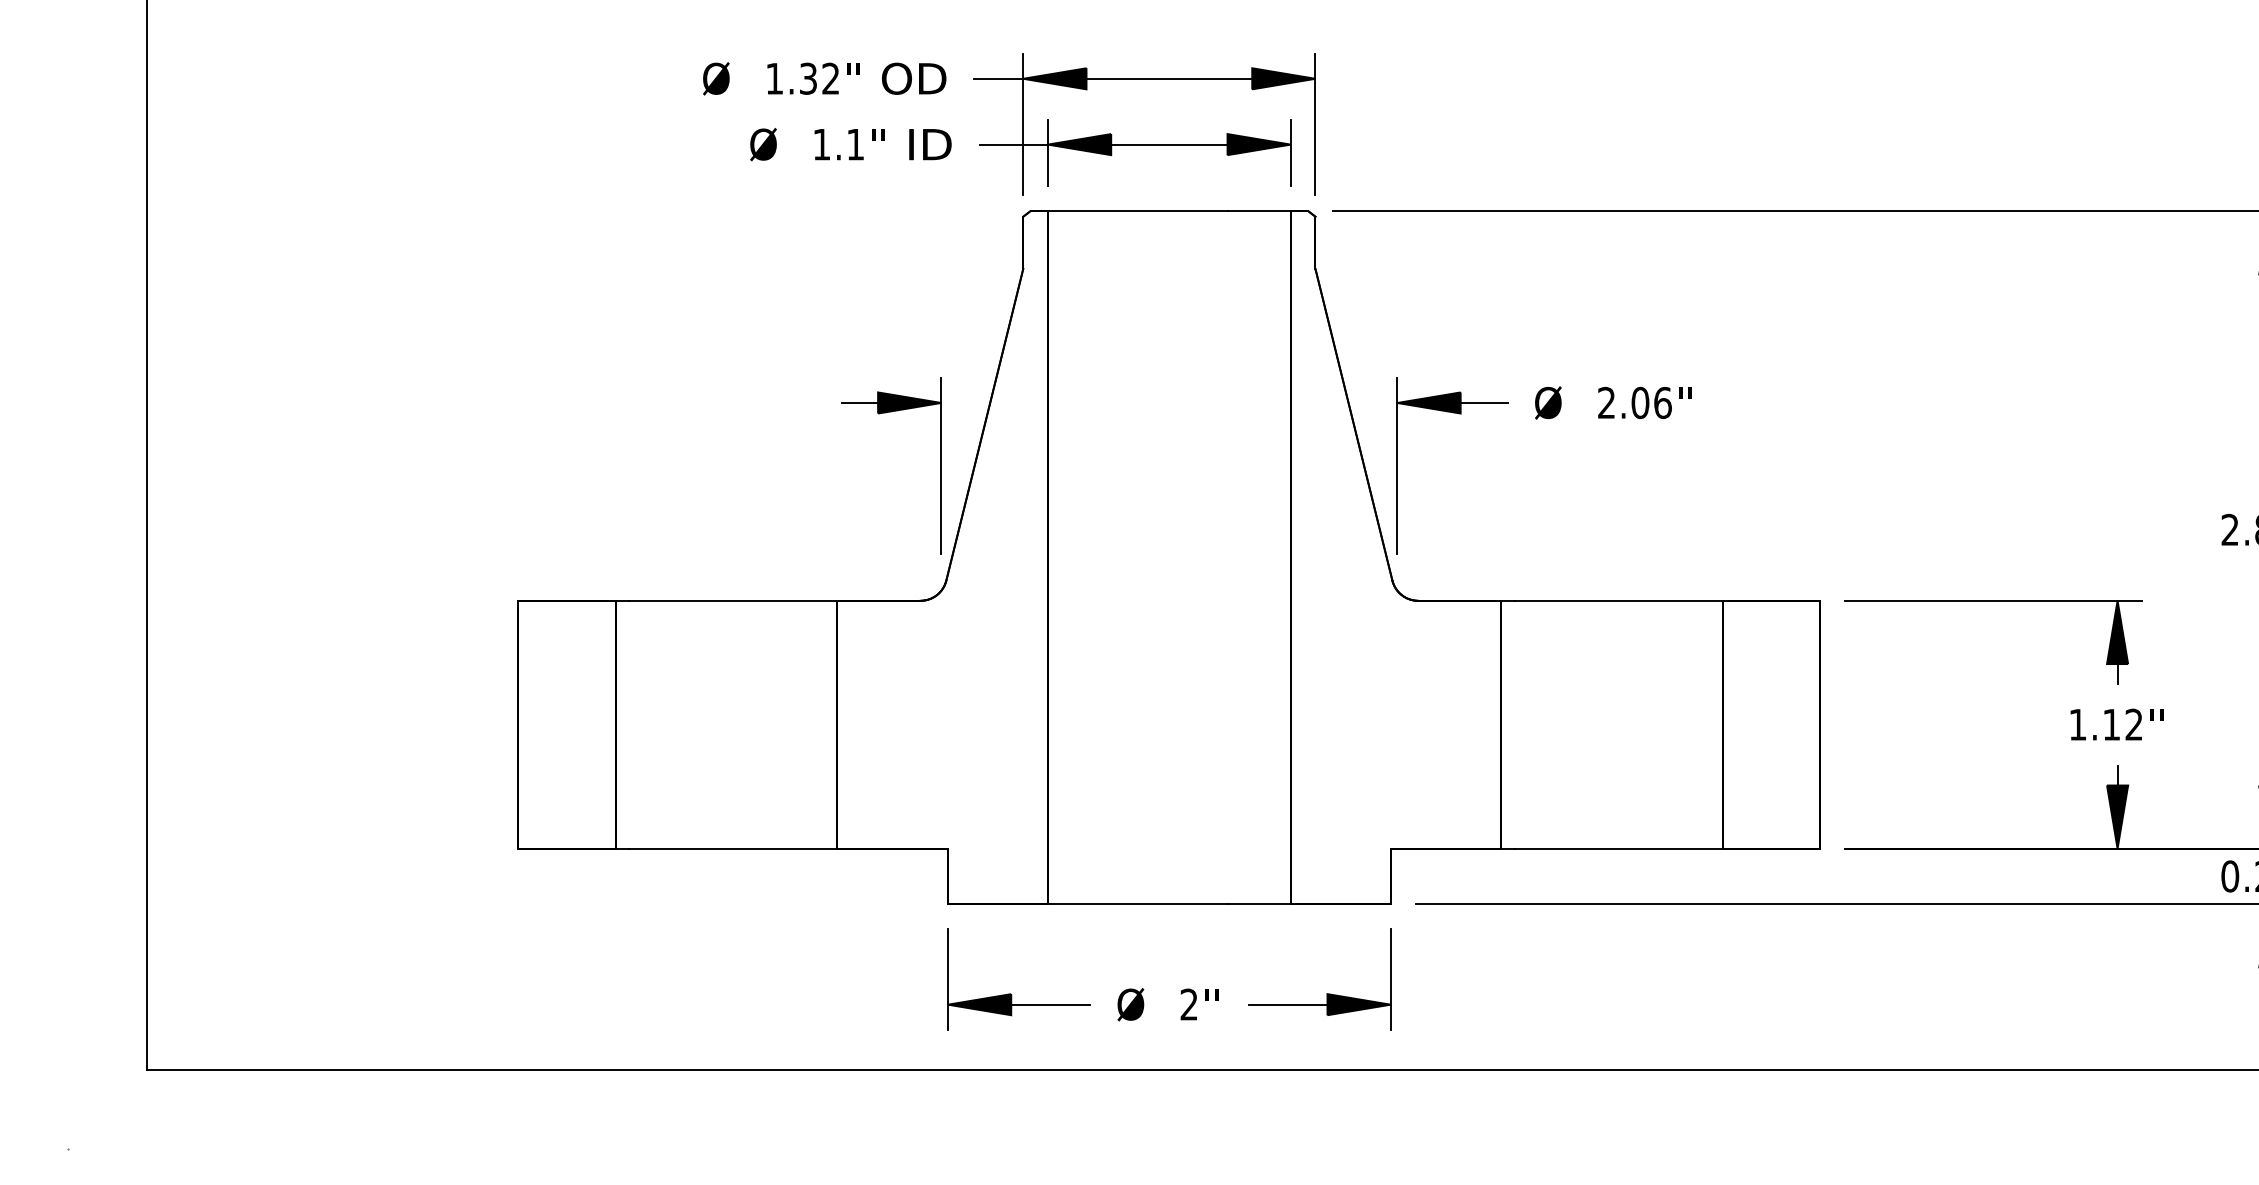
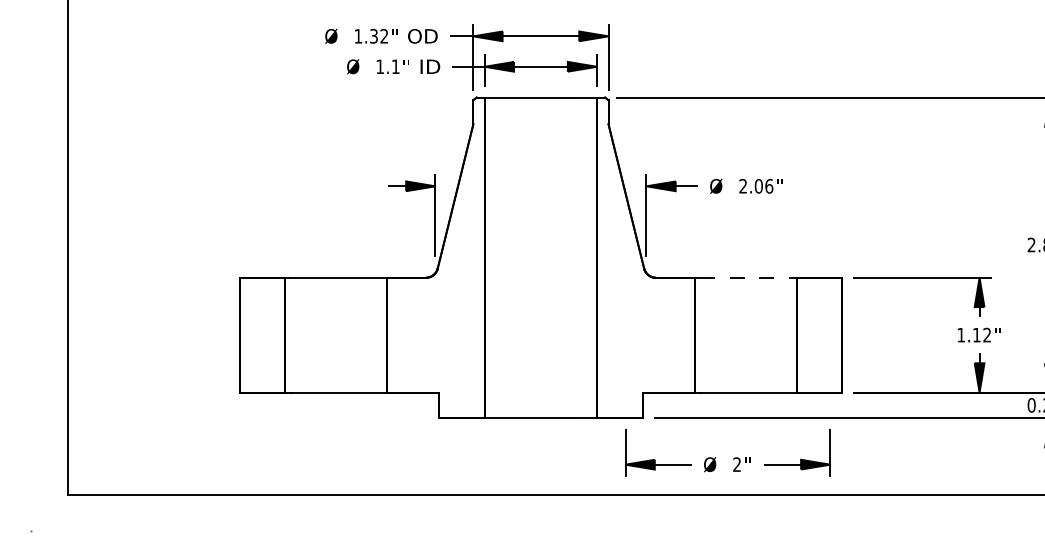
line: (1620, 600) -> (749, 277), solid -> dashed
part: (1181, 991) -> (733, 458), moved

